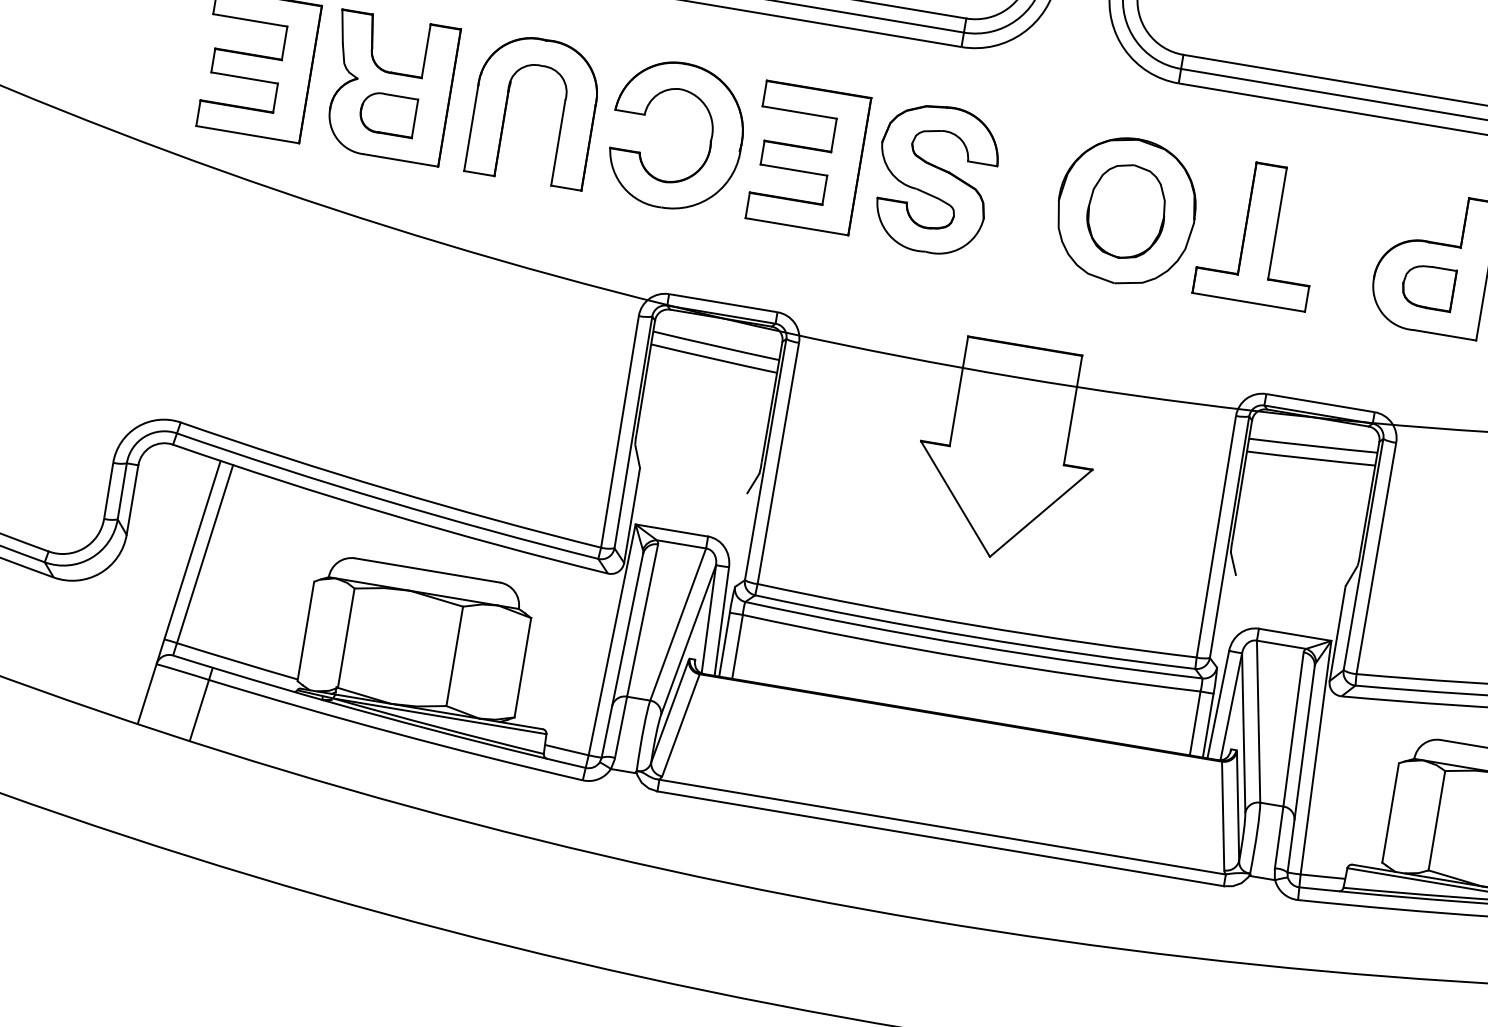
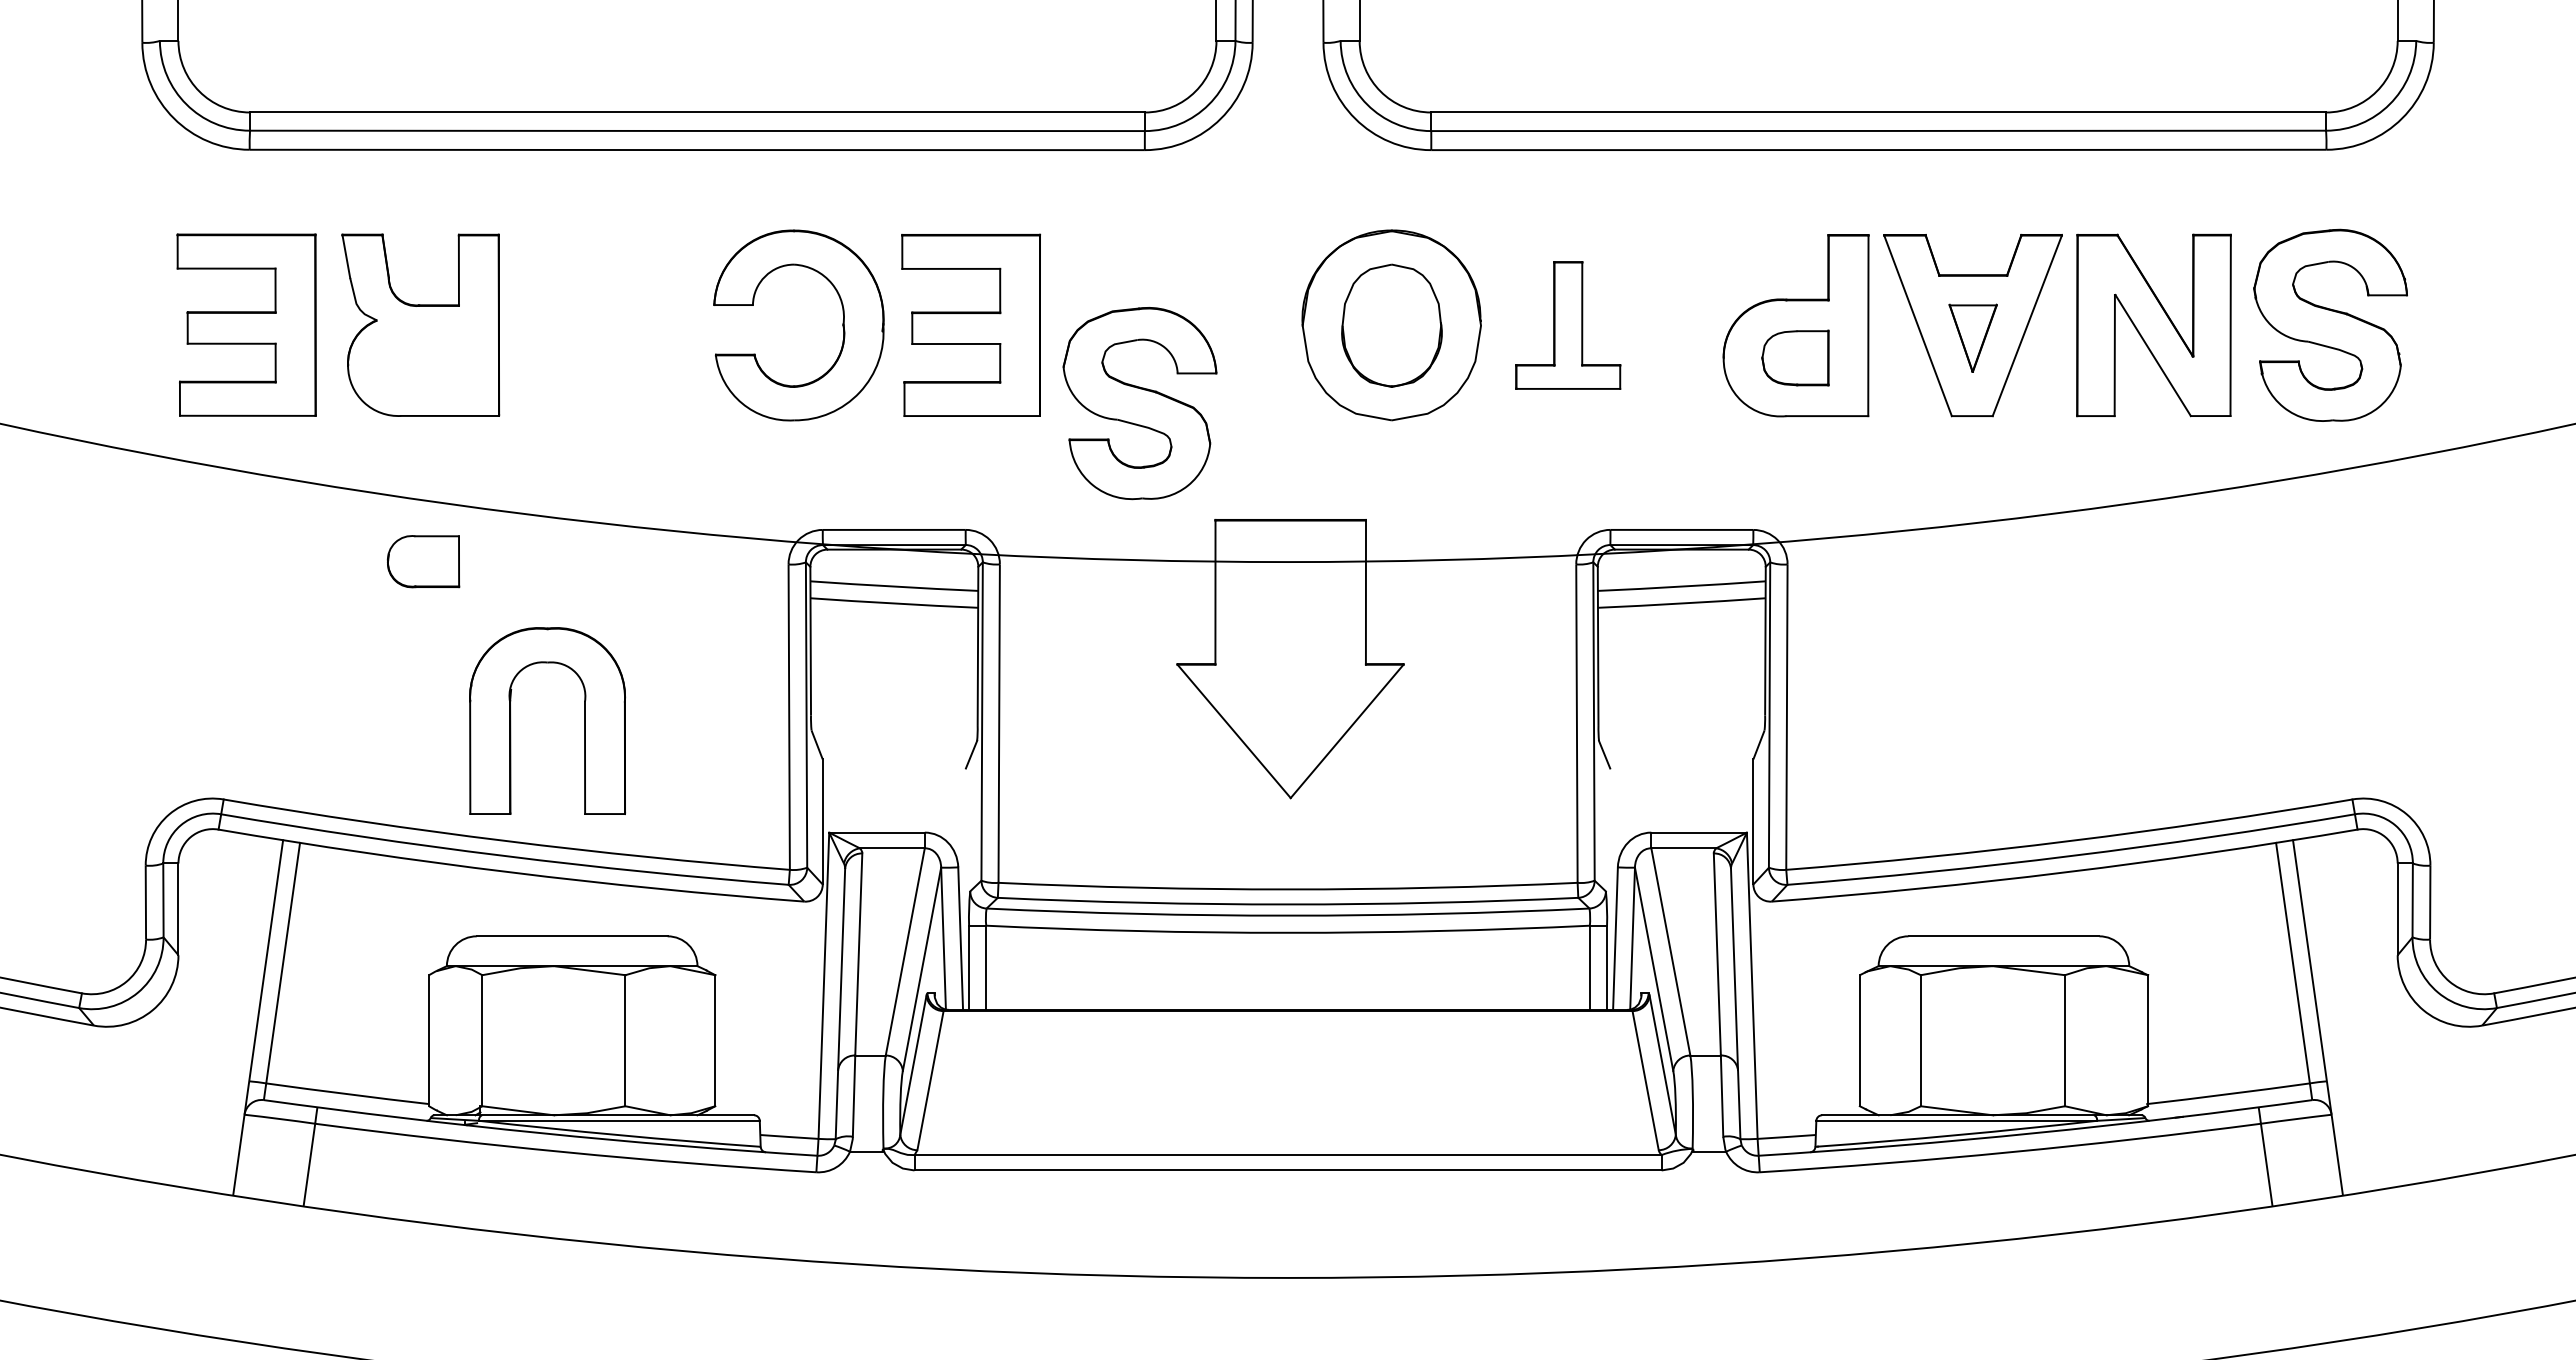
part: (507, 105) -> (511, 720), moved
part: (388, 114) -> (423, 561), moved
part: (935, 179) -> (1139, 403), moved
part: (1260, 233) -> (1568, 325), size x0.7

